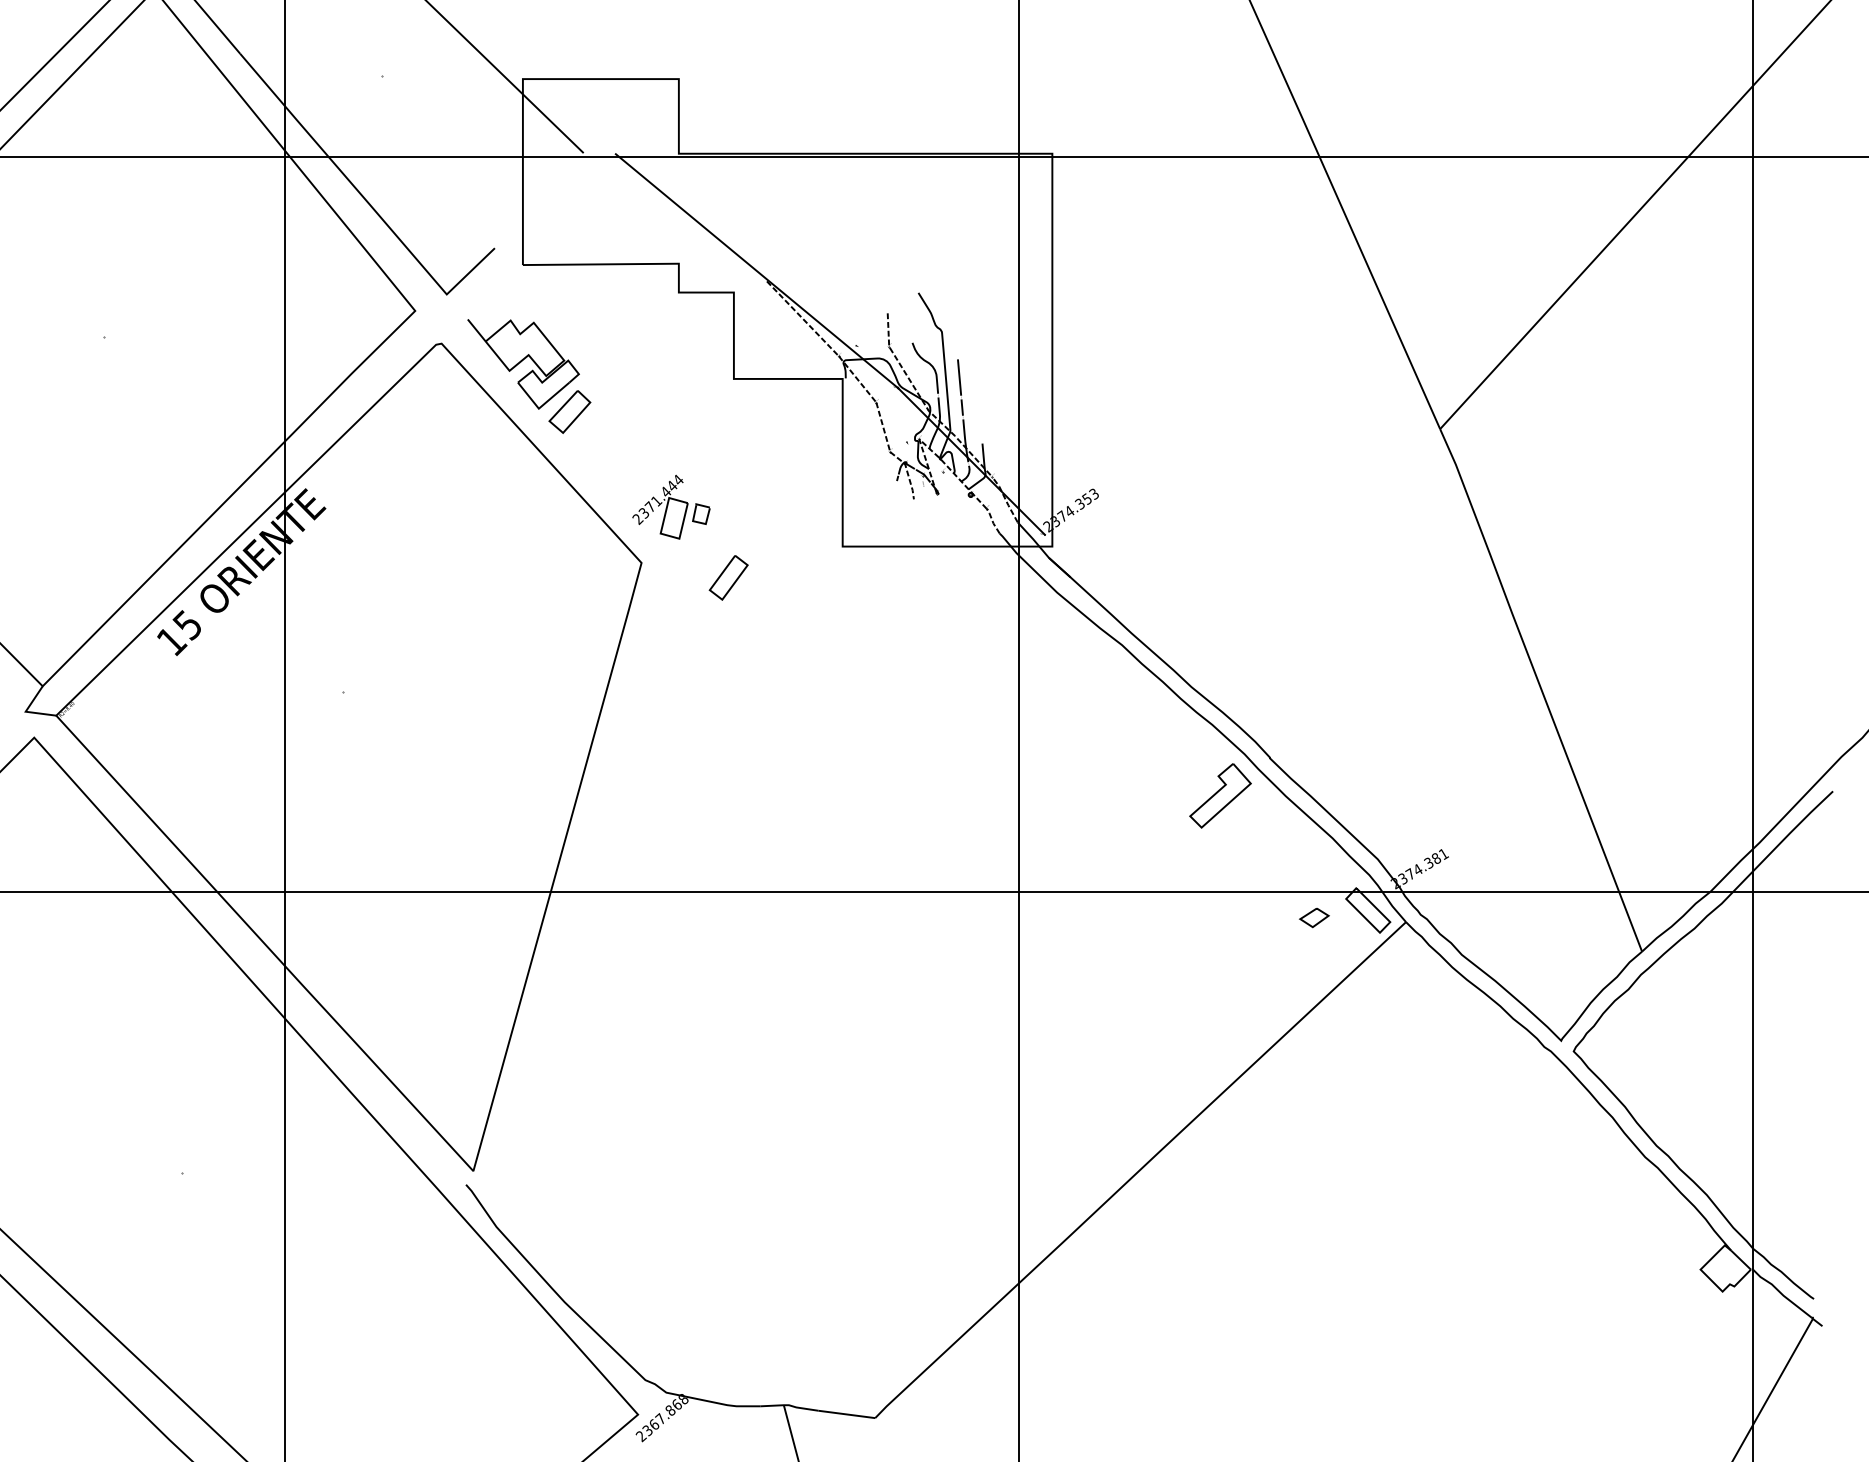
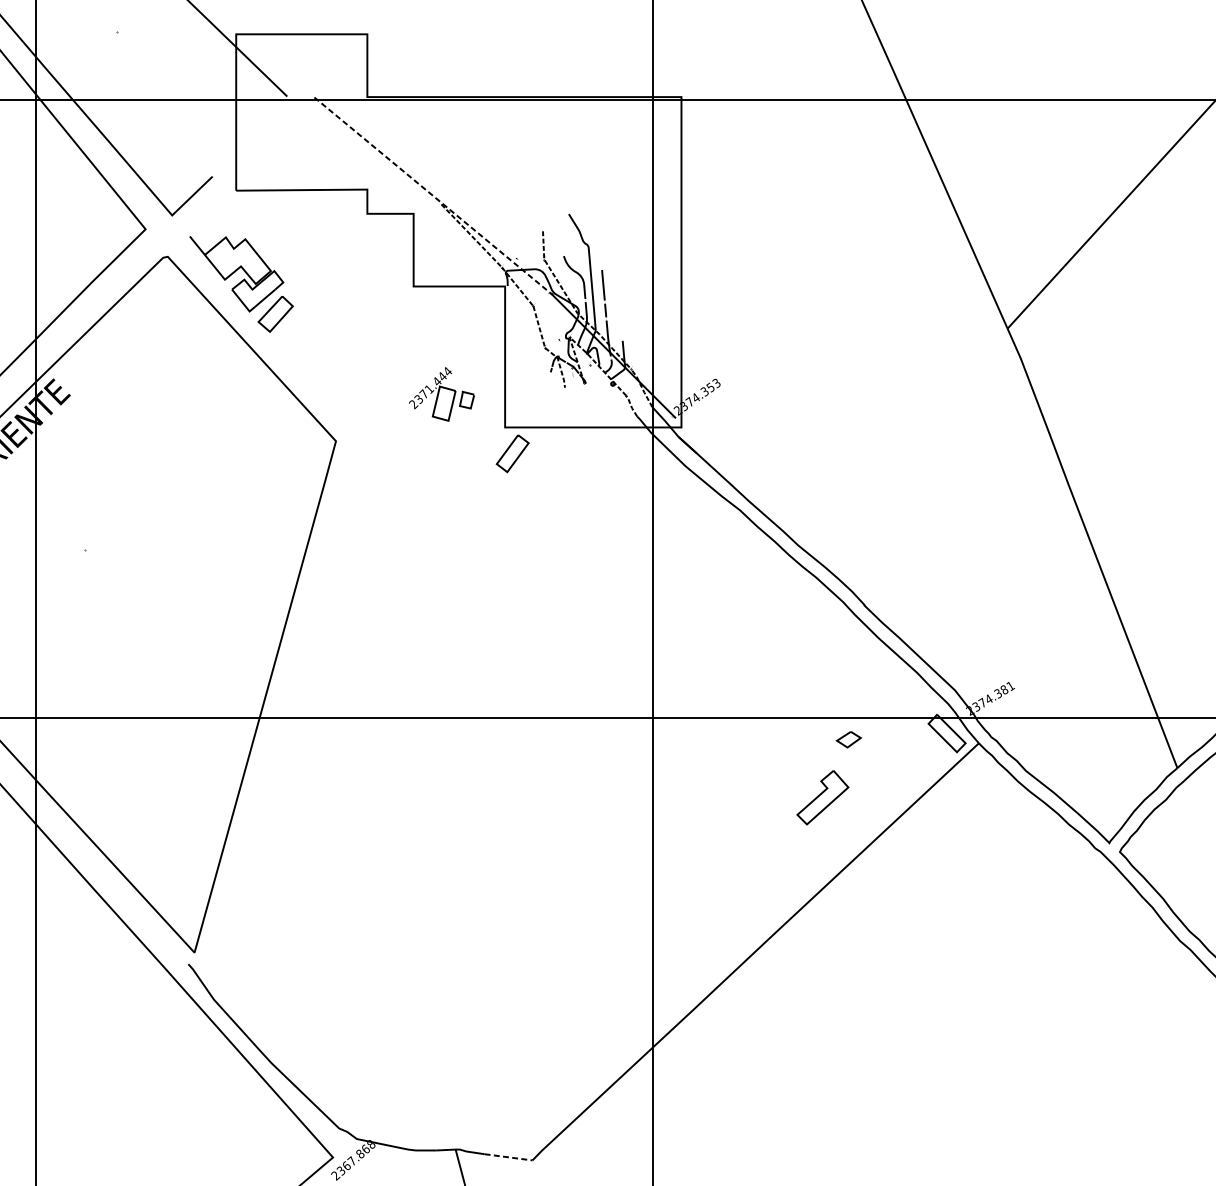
line: (757, 271) -> (433, 196), solid -> dashed
part: (671, 506) -> (441, 393), moved
part: (728, 577) -> (512, 453), moved
part: (1220, 795) -> (822, 797), moved
part: (1314, 918) -> (848, 740), moved
line: (846, 1414) -> (508, 1157), solid -> dashed

